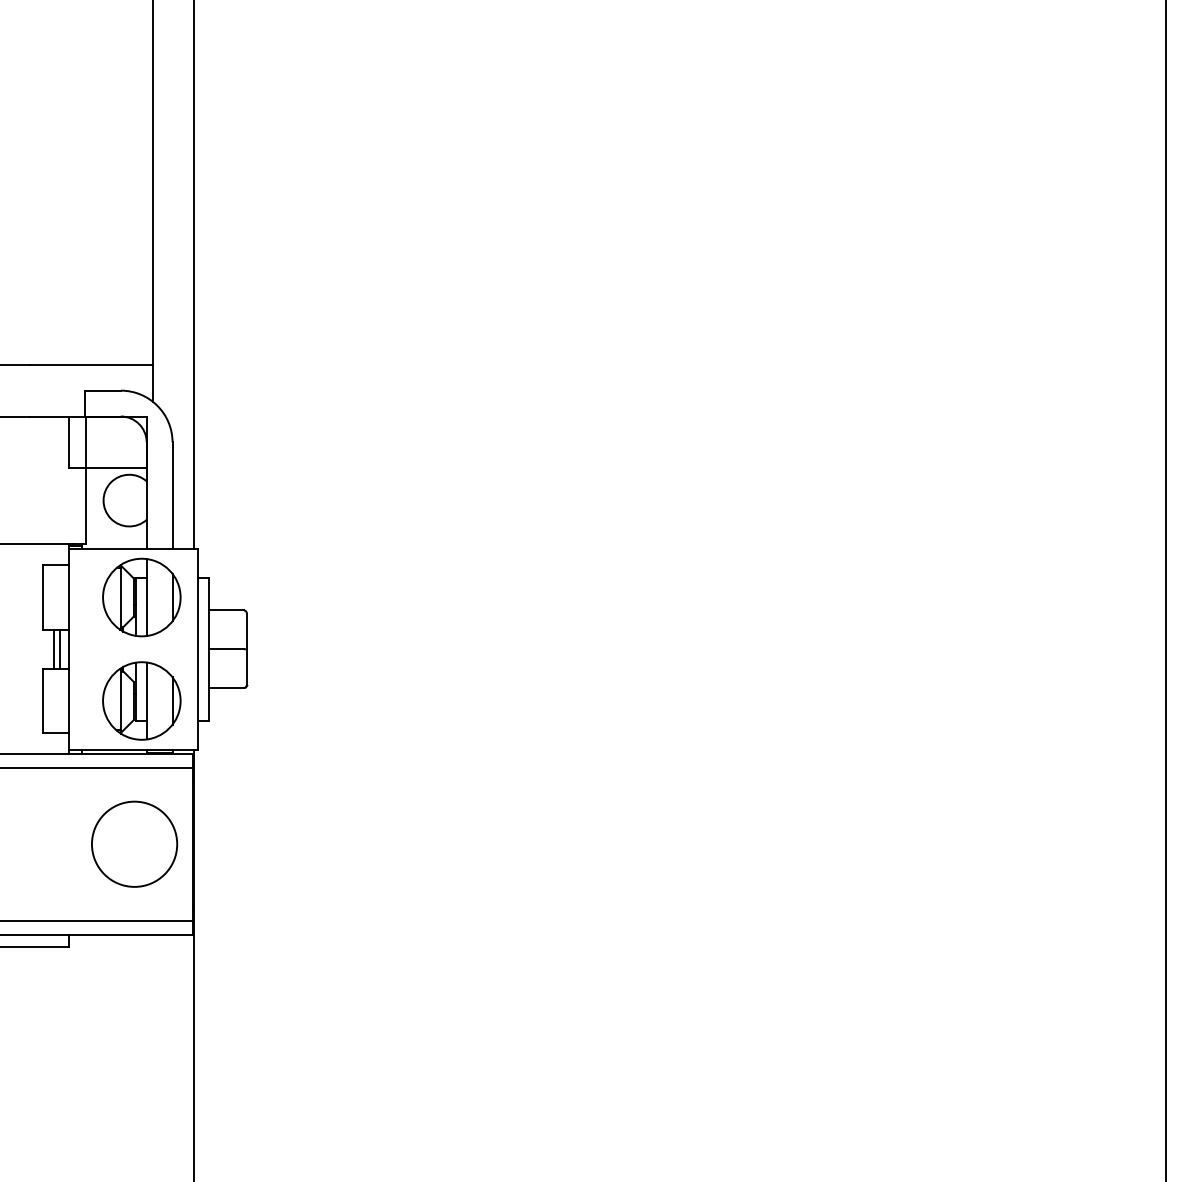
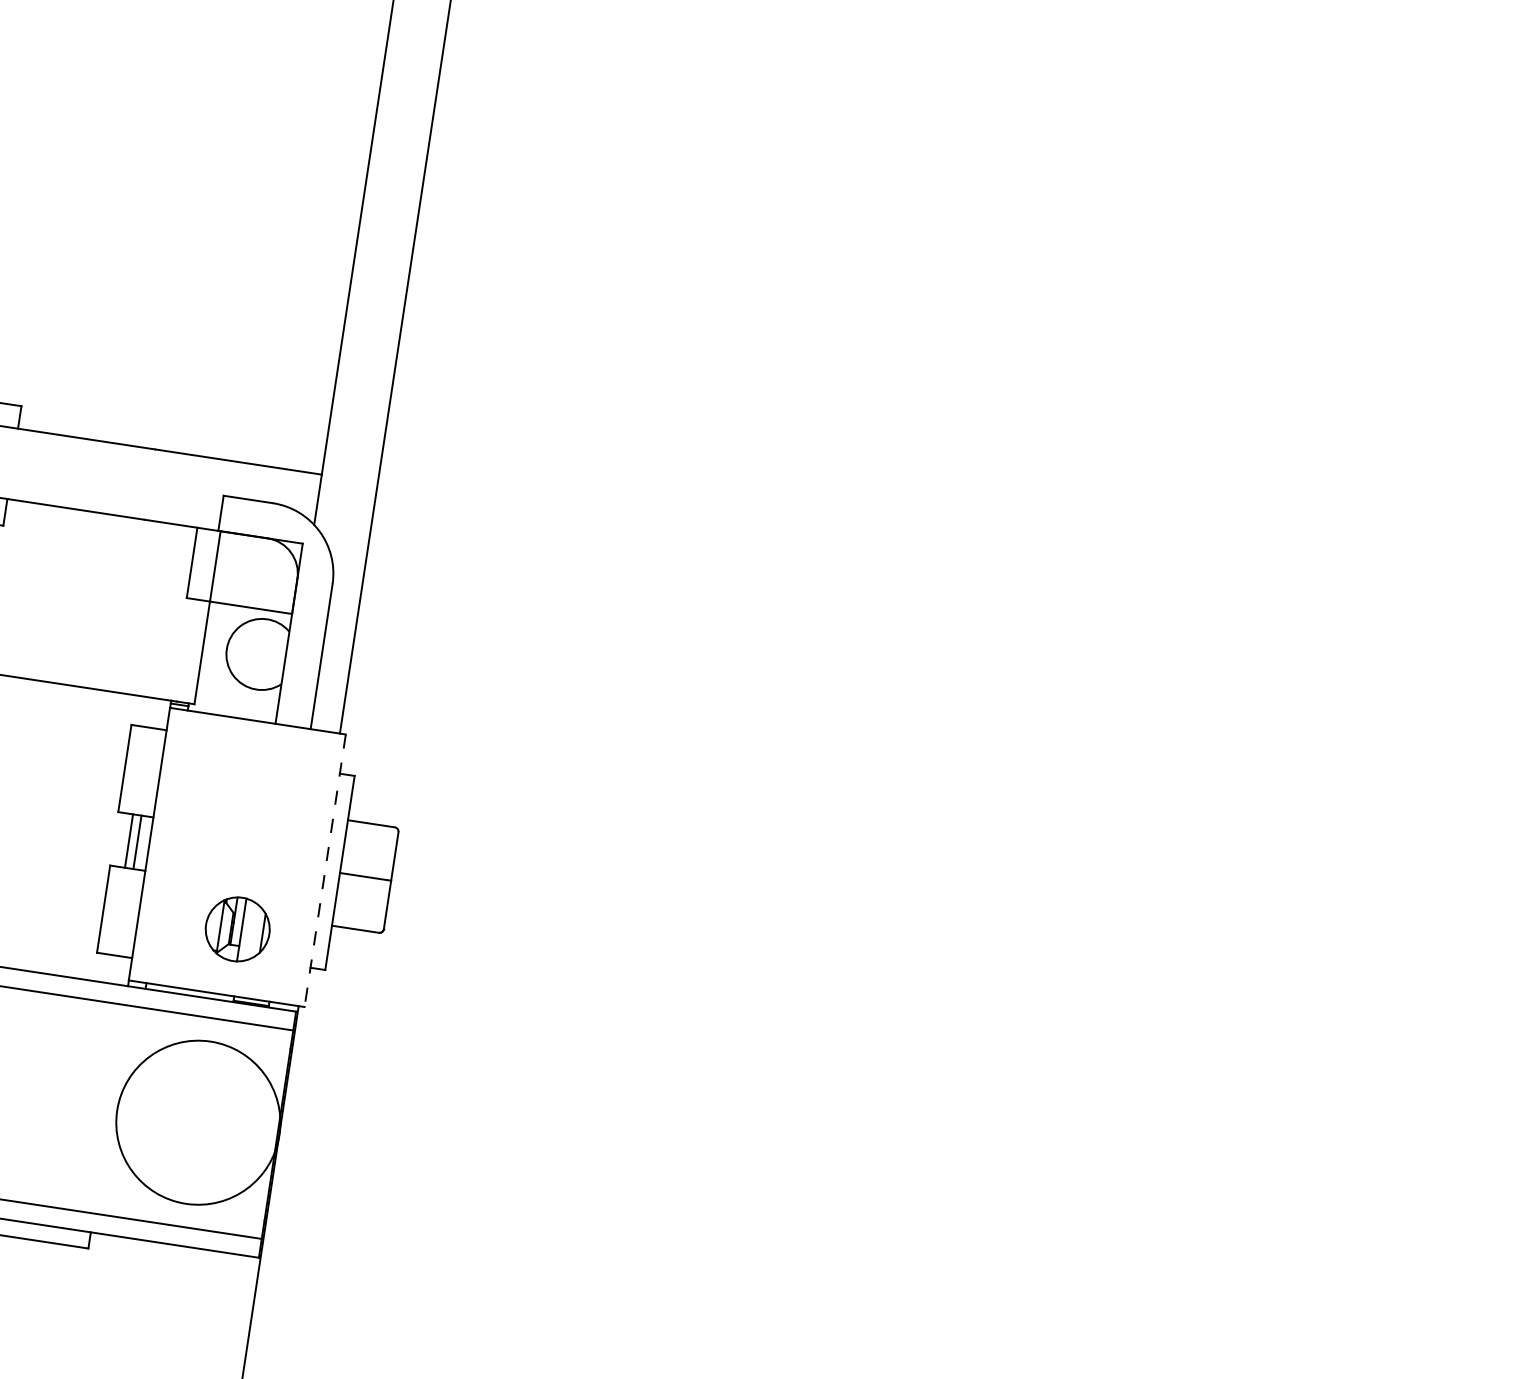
part: (141, 597) -> (258, 788), removed
line: (198, 649) -> (325, 871), solid -> dashed
part: (141, 700) -> (237, 928), size x0.6
circle: (134, 843) -> (198, 1121), size x1.4

